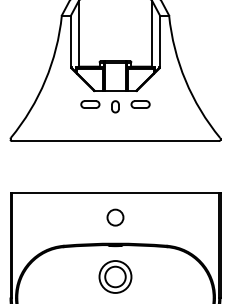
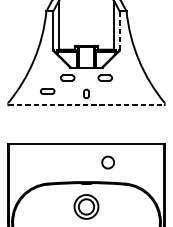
line: (159, 41) -> (119, 30), solid -> dashed
part: (115, 106) -> (86, 93), moved
part: (63, 122) -> (47, 91), added
line: (115, 141) -> (86, 105), solid -> dashed
circle: (115, 217) -> (108, 162), moved

